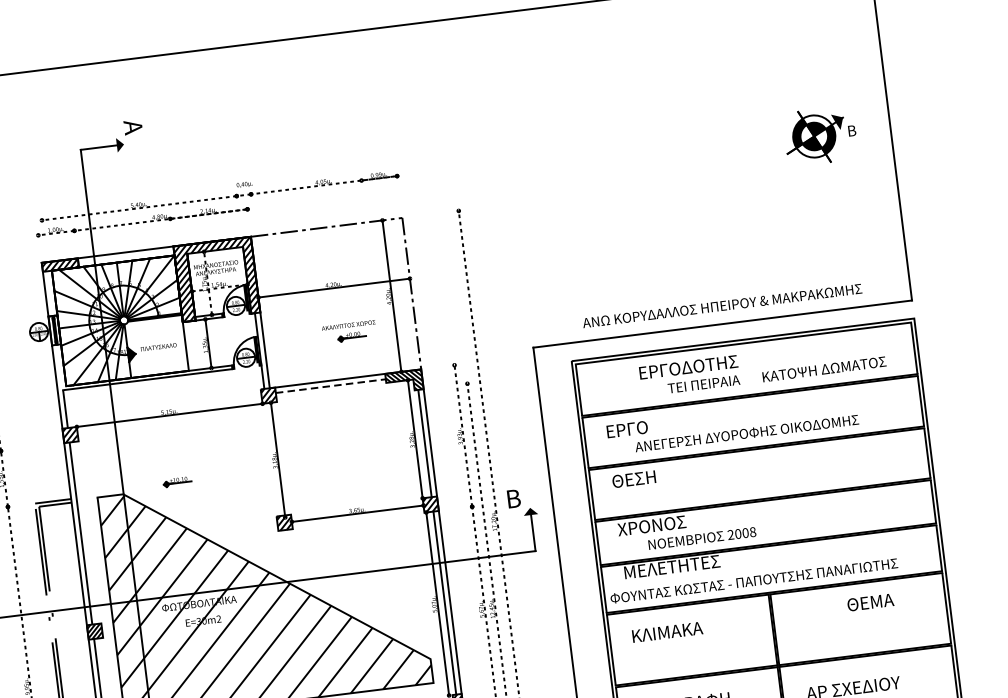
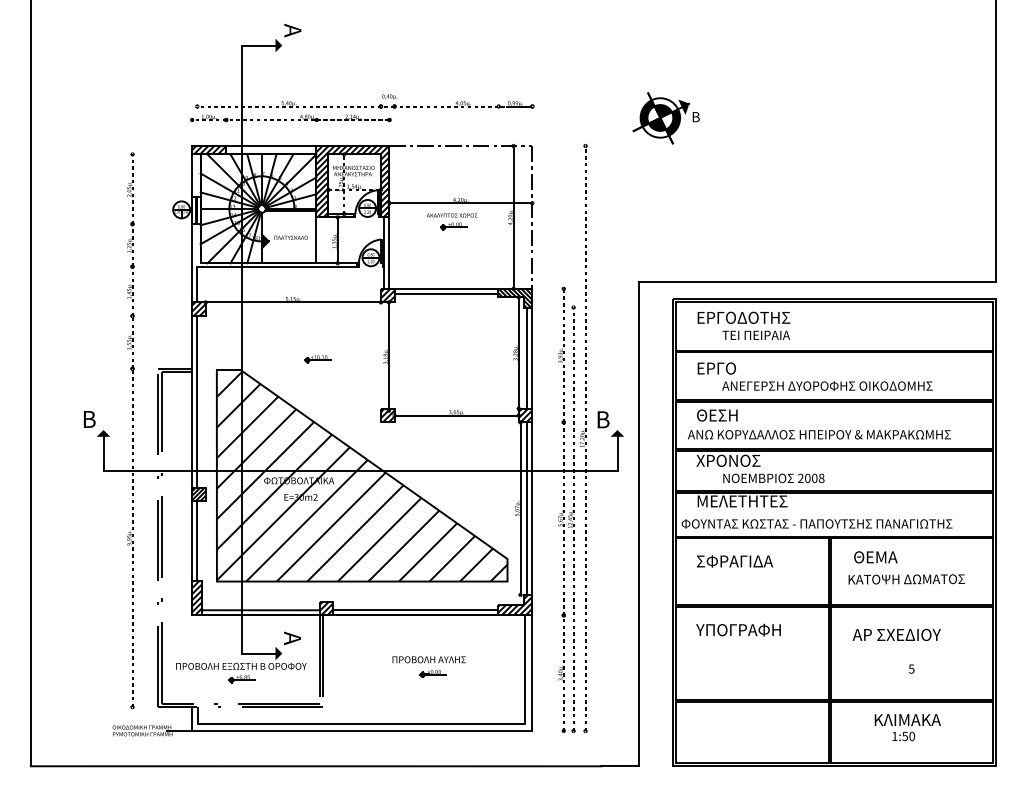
part: (819, 136) -> (665, 118), moved
text: (722, 305) -> (819, 434), moved
part: (348, 331) -> (451, 221), moved
text: (824, 369) -> (906, 579), moved
text: (689, 375) -> (743, 325), moved
line: (330, 385) -> (446, 293), dashed -> solid
part: (177, 482) -> (317, 359), moved
text: (870, 602) -> (875, 557), moved
text: (672, 631) -> (735, 561), ΚΛΙΜΑΚΑ -> ΣΦΡΑΓΙΔΑ

